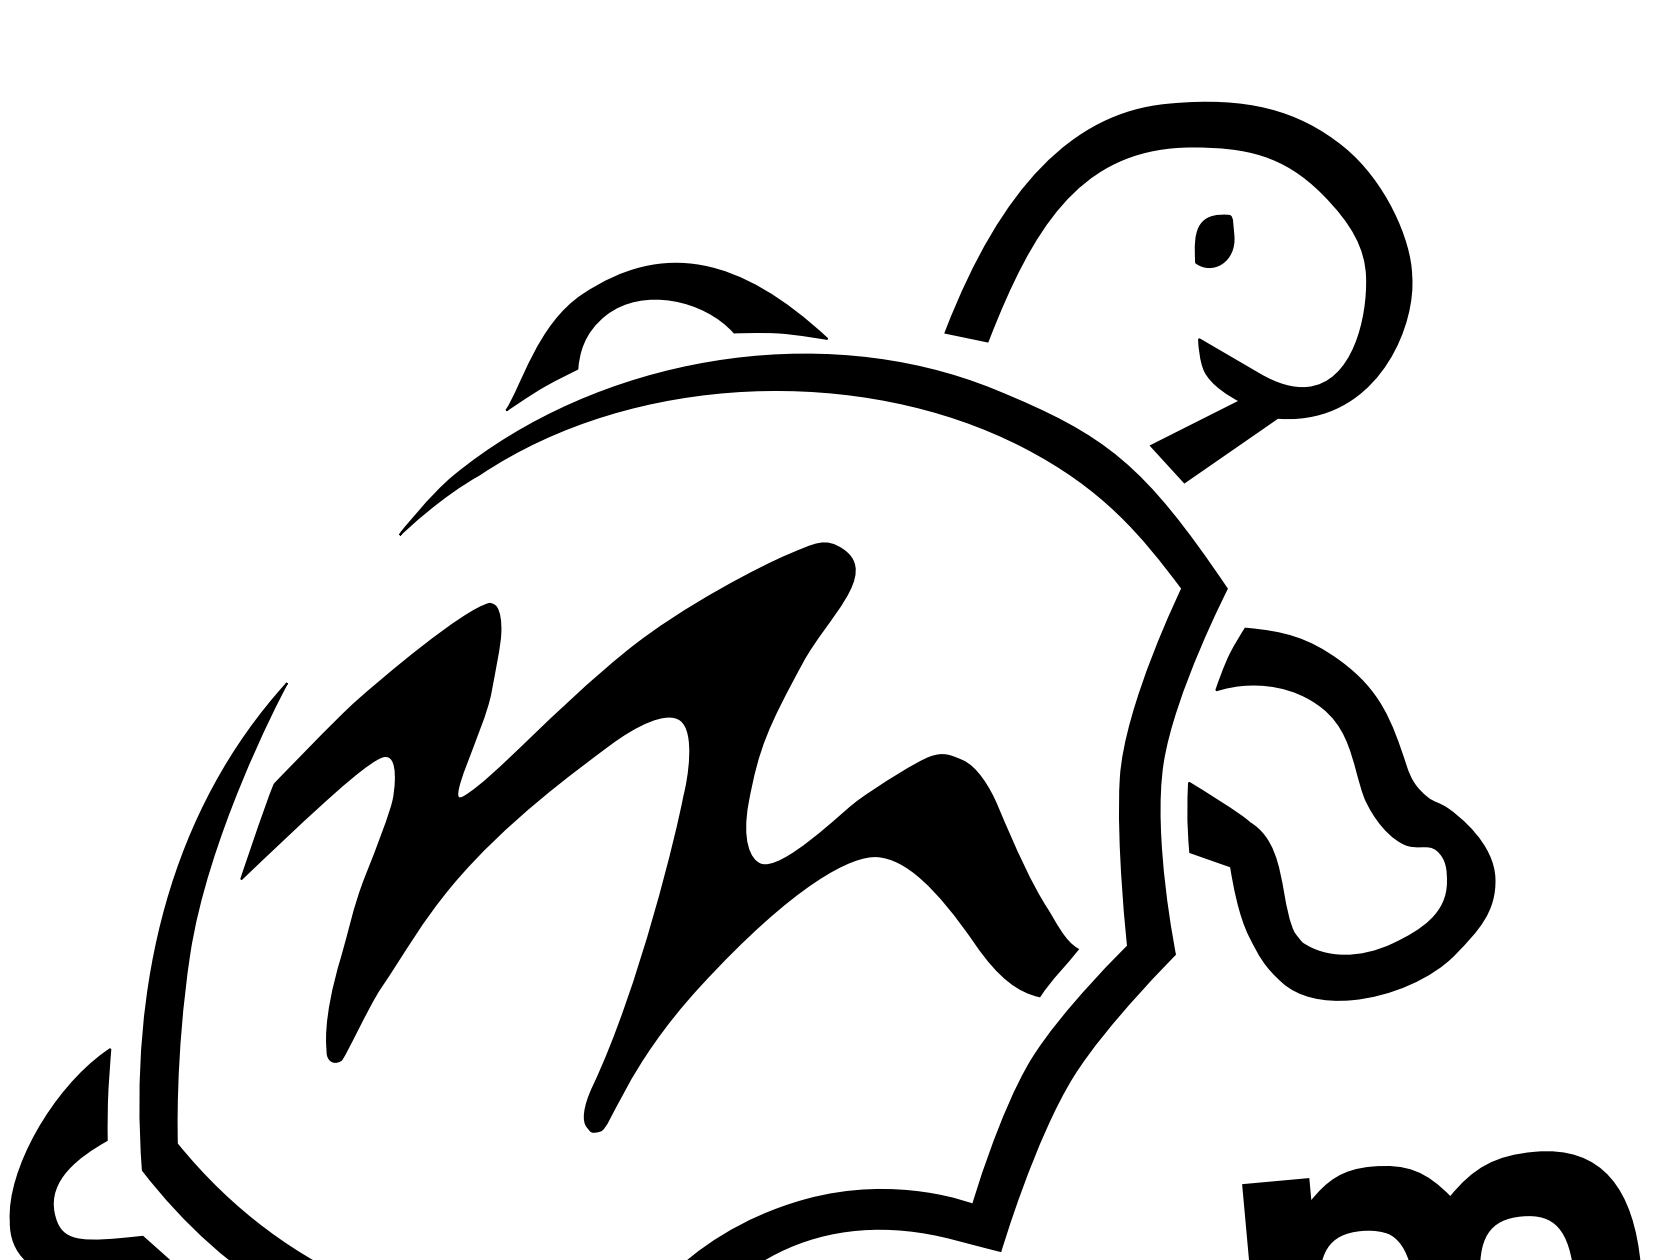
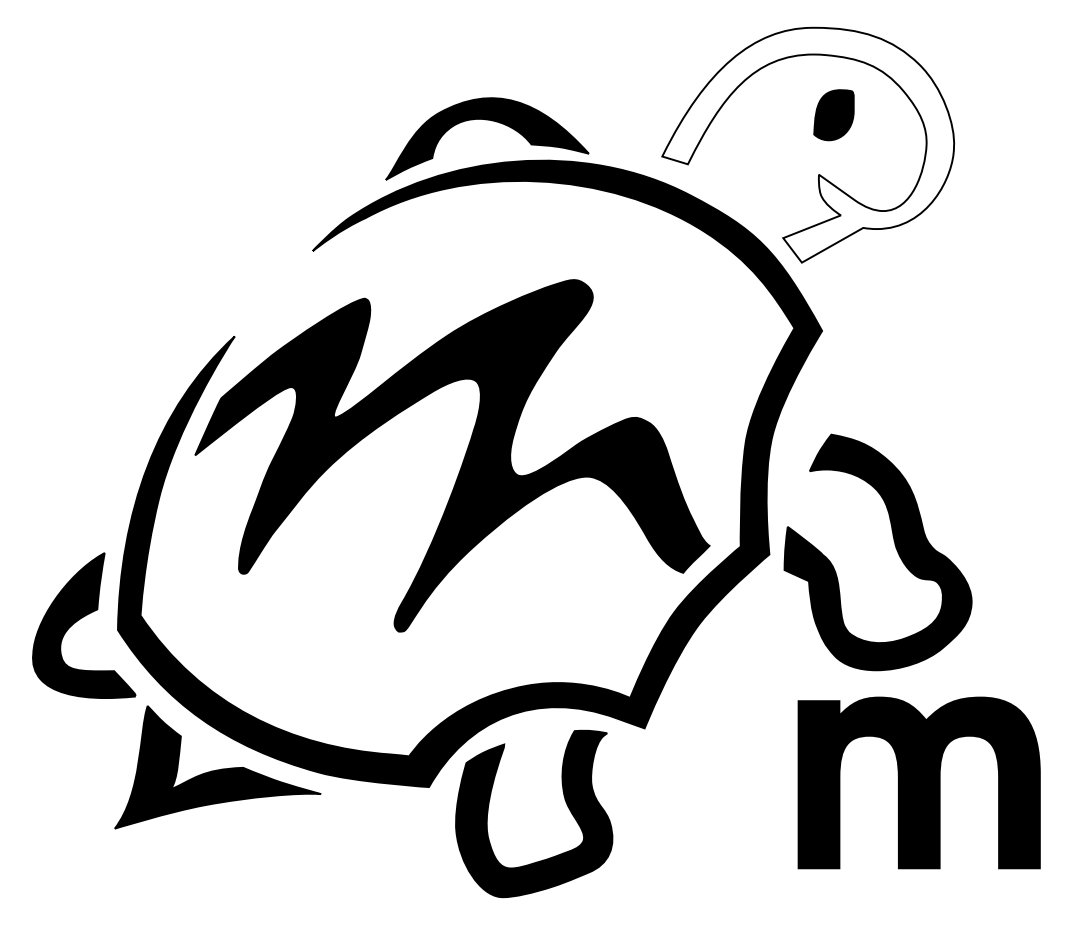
part: (1213, 240) -> (833, 114), size x1.6
fill: (1177, 292) -> (808, 144), removed
part: (1362, 796) -> (894, 545), moved

